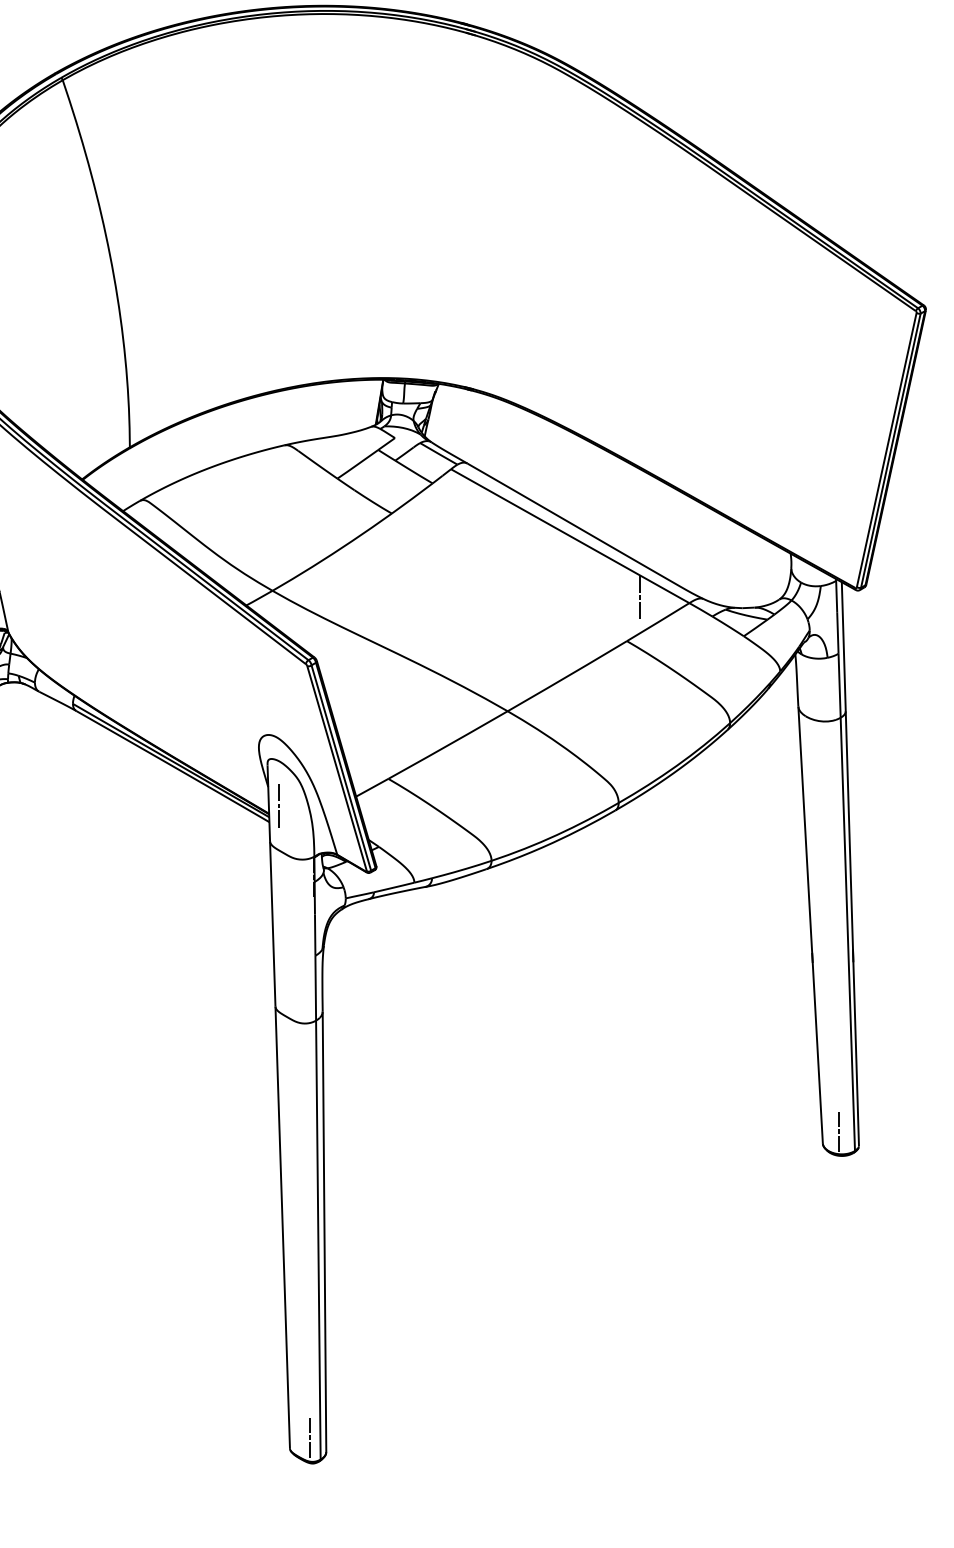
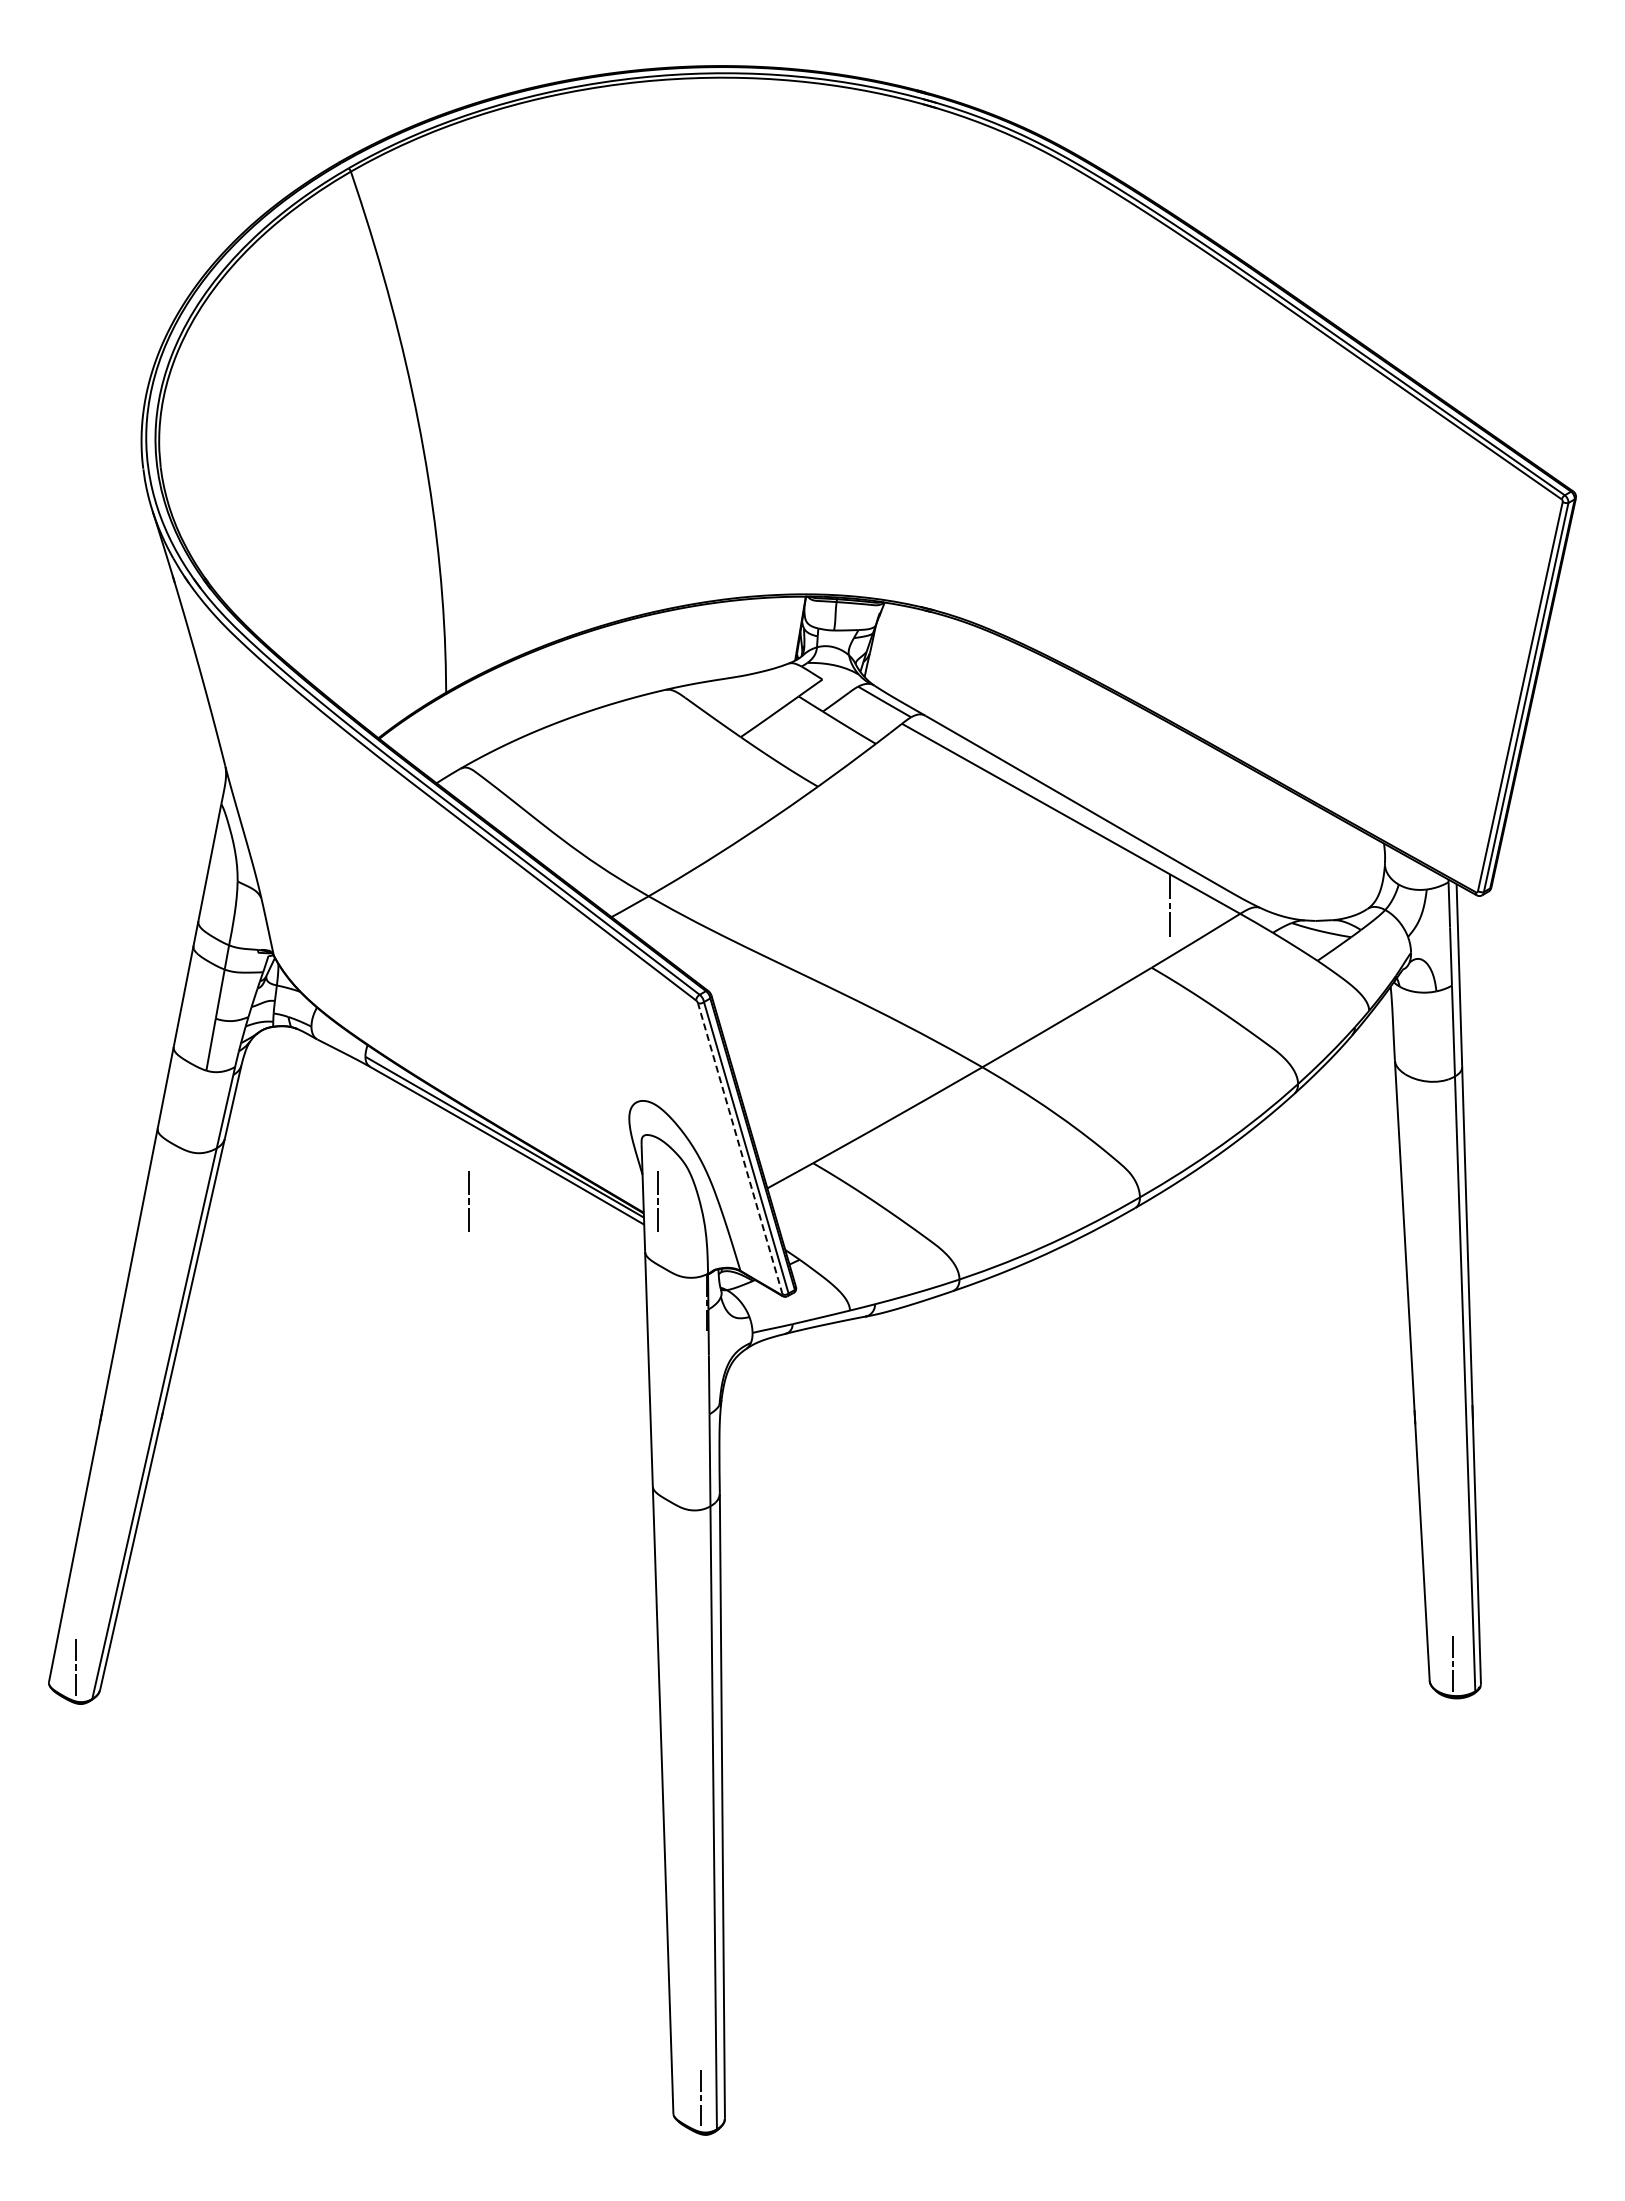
line: (337, 768) -> (740, 1148), solid -> dashed
line: (145, 805) -> (468, 1201), added

